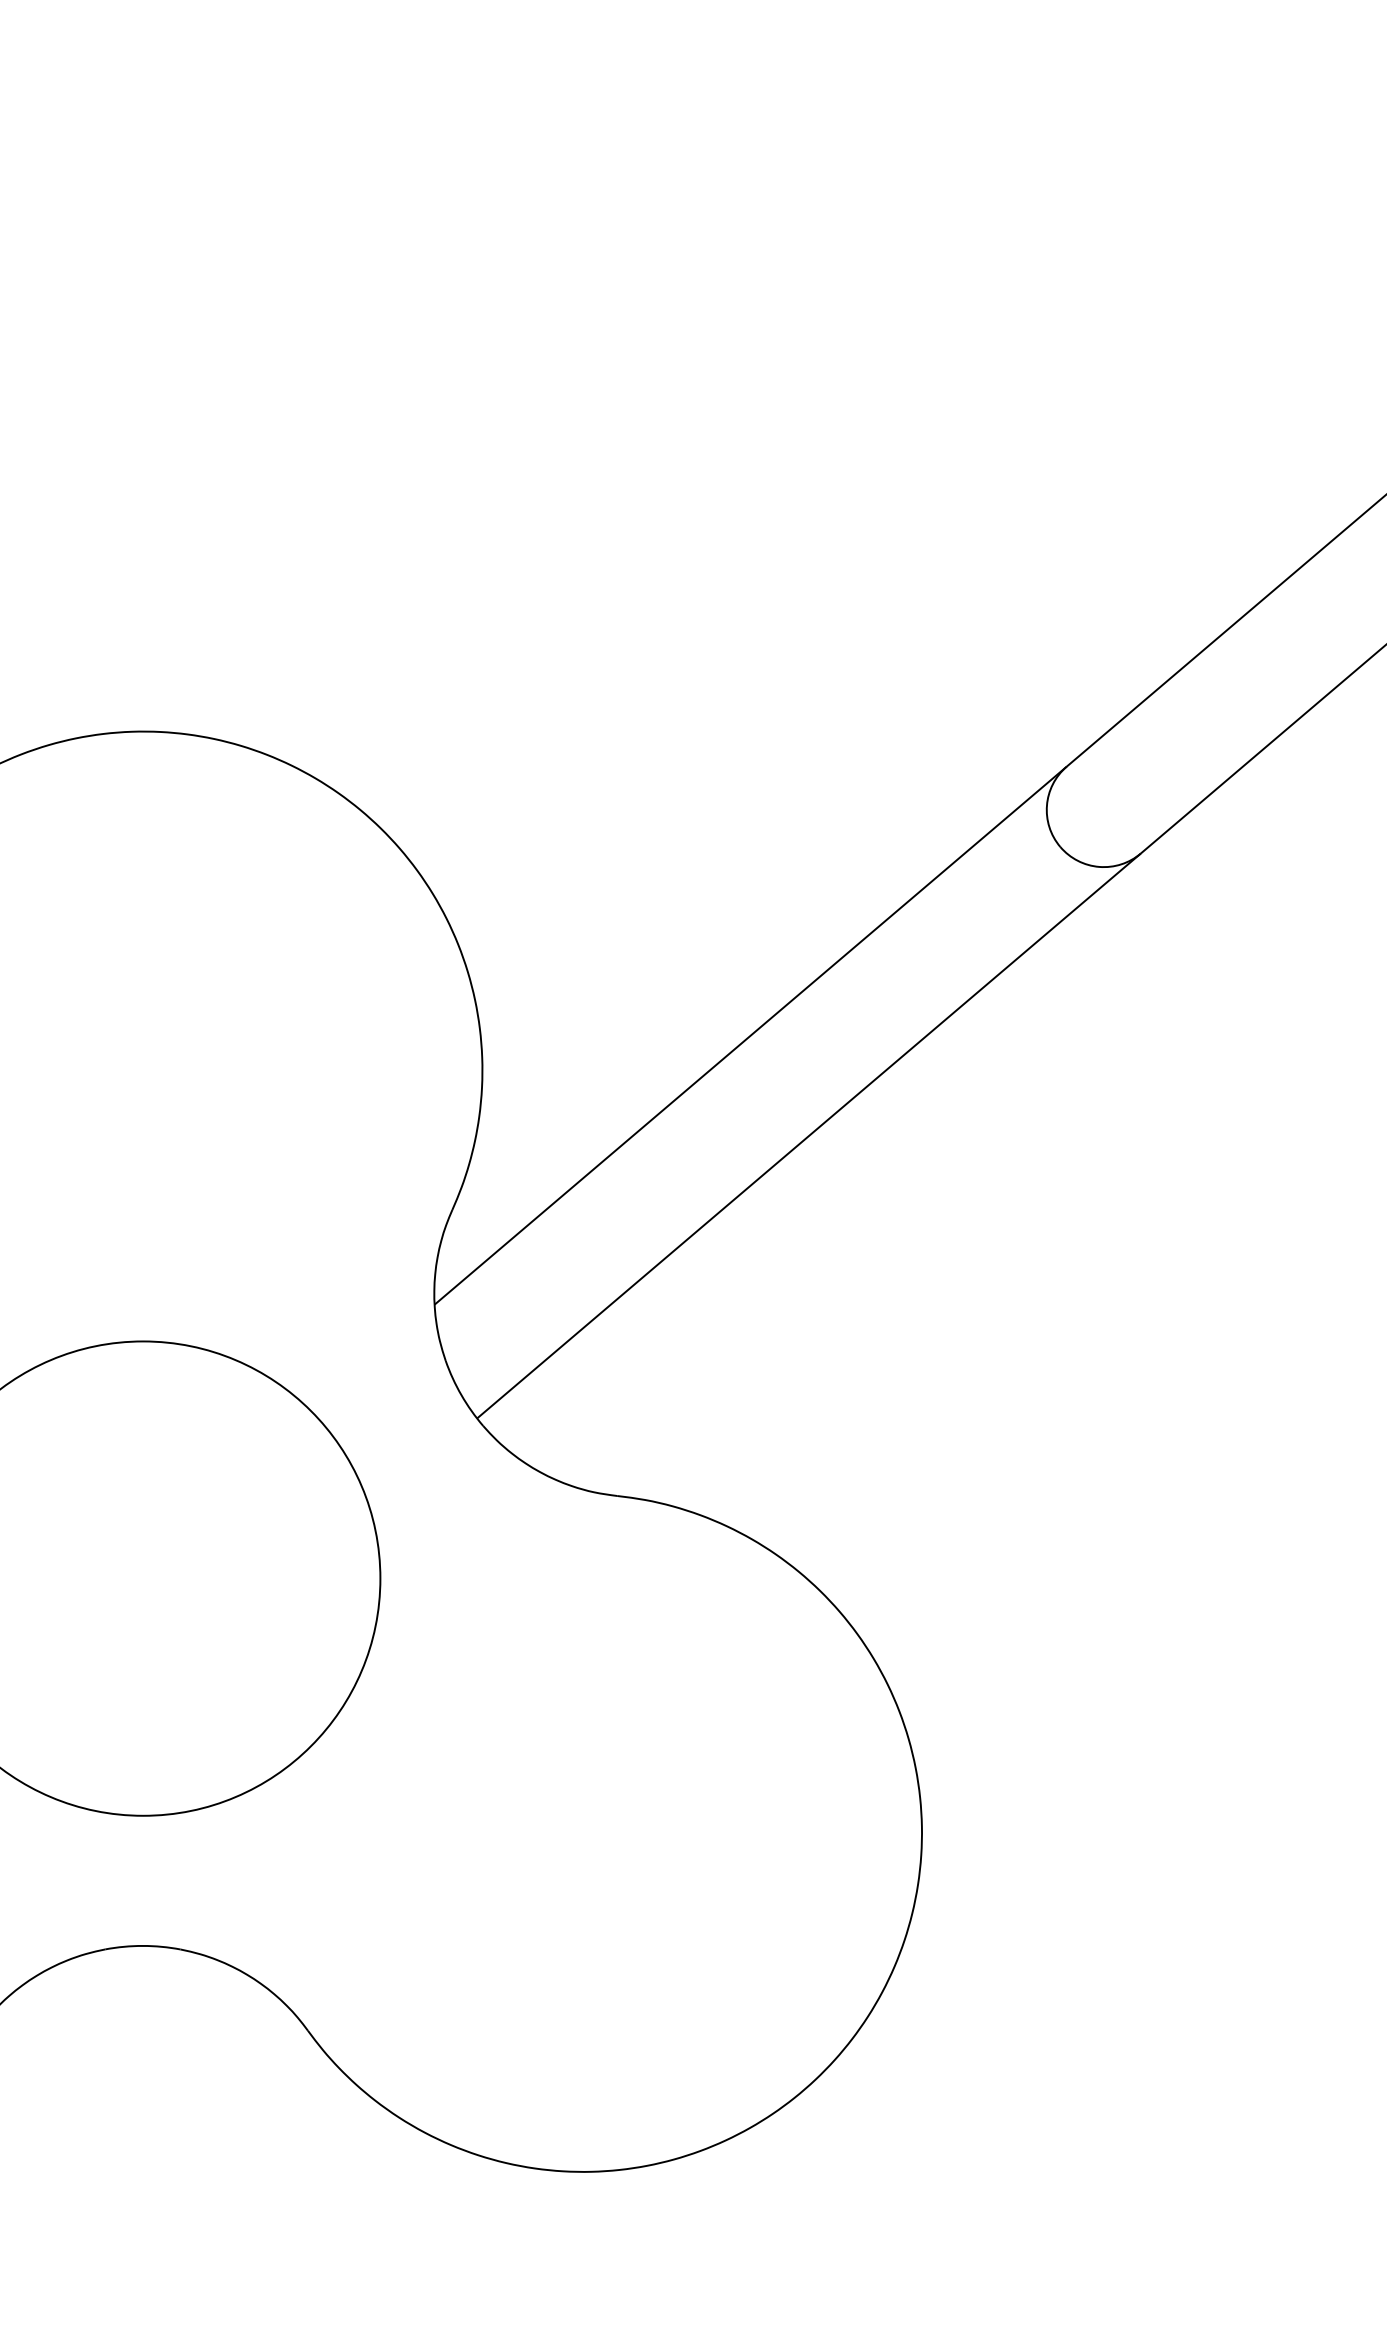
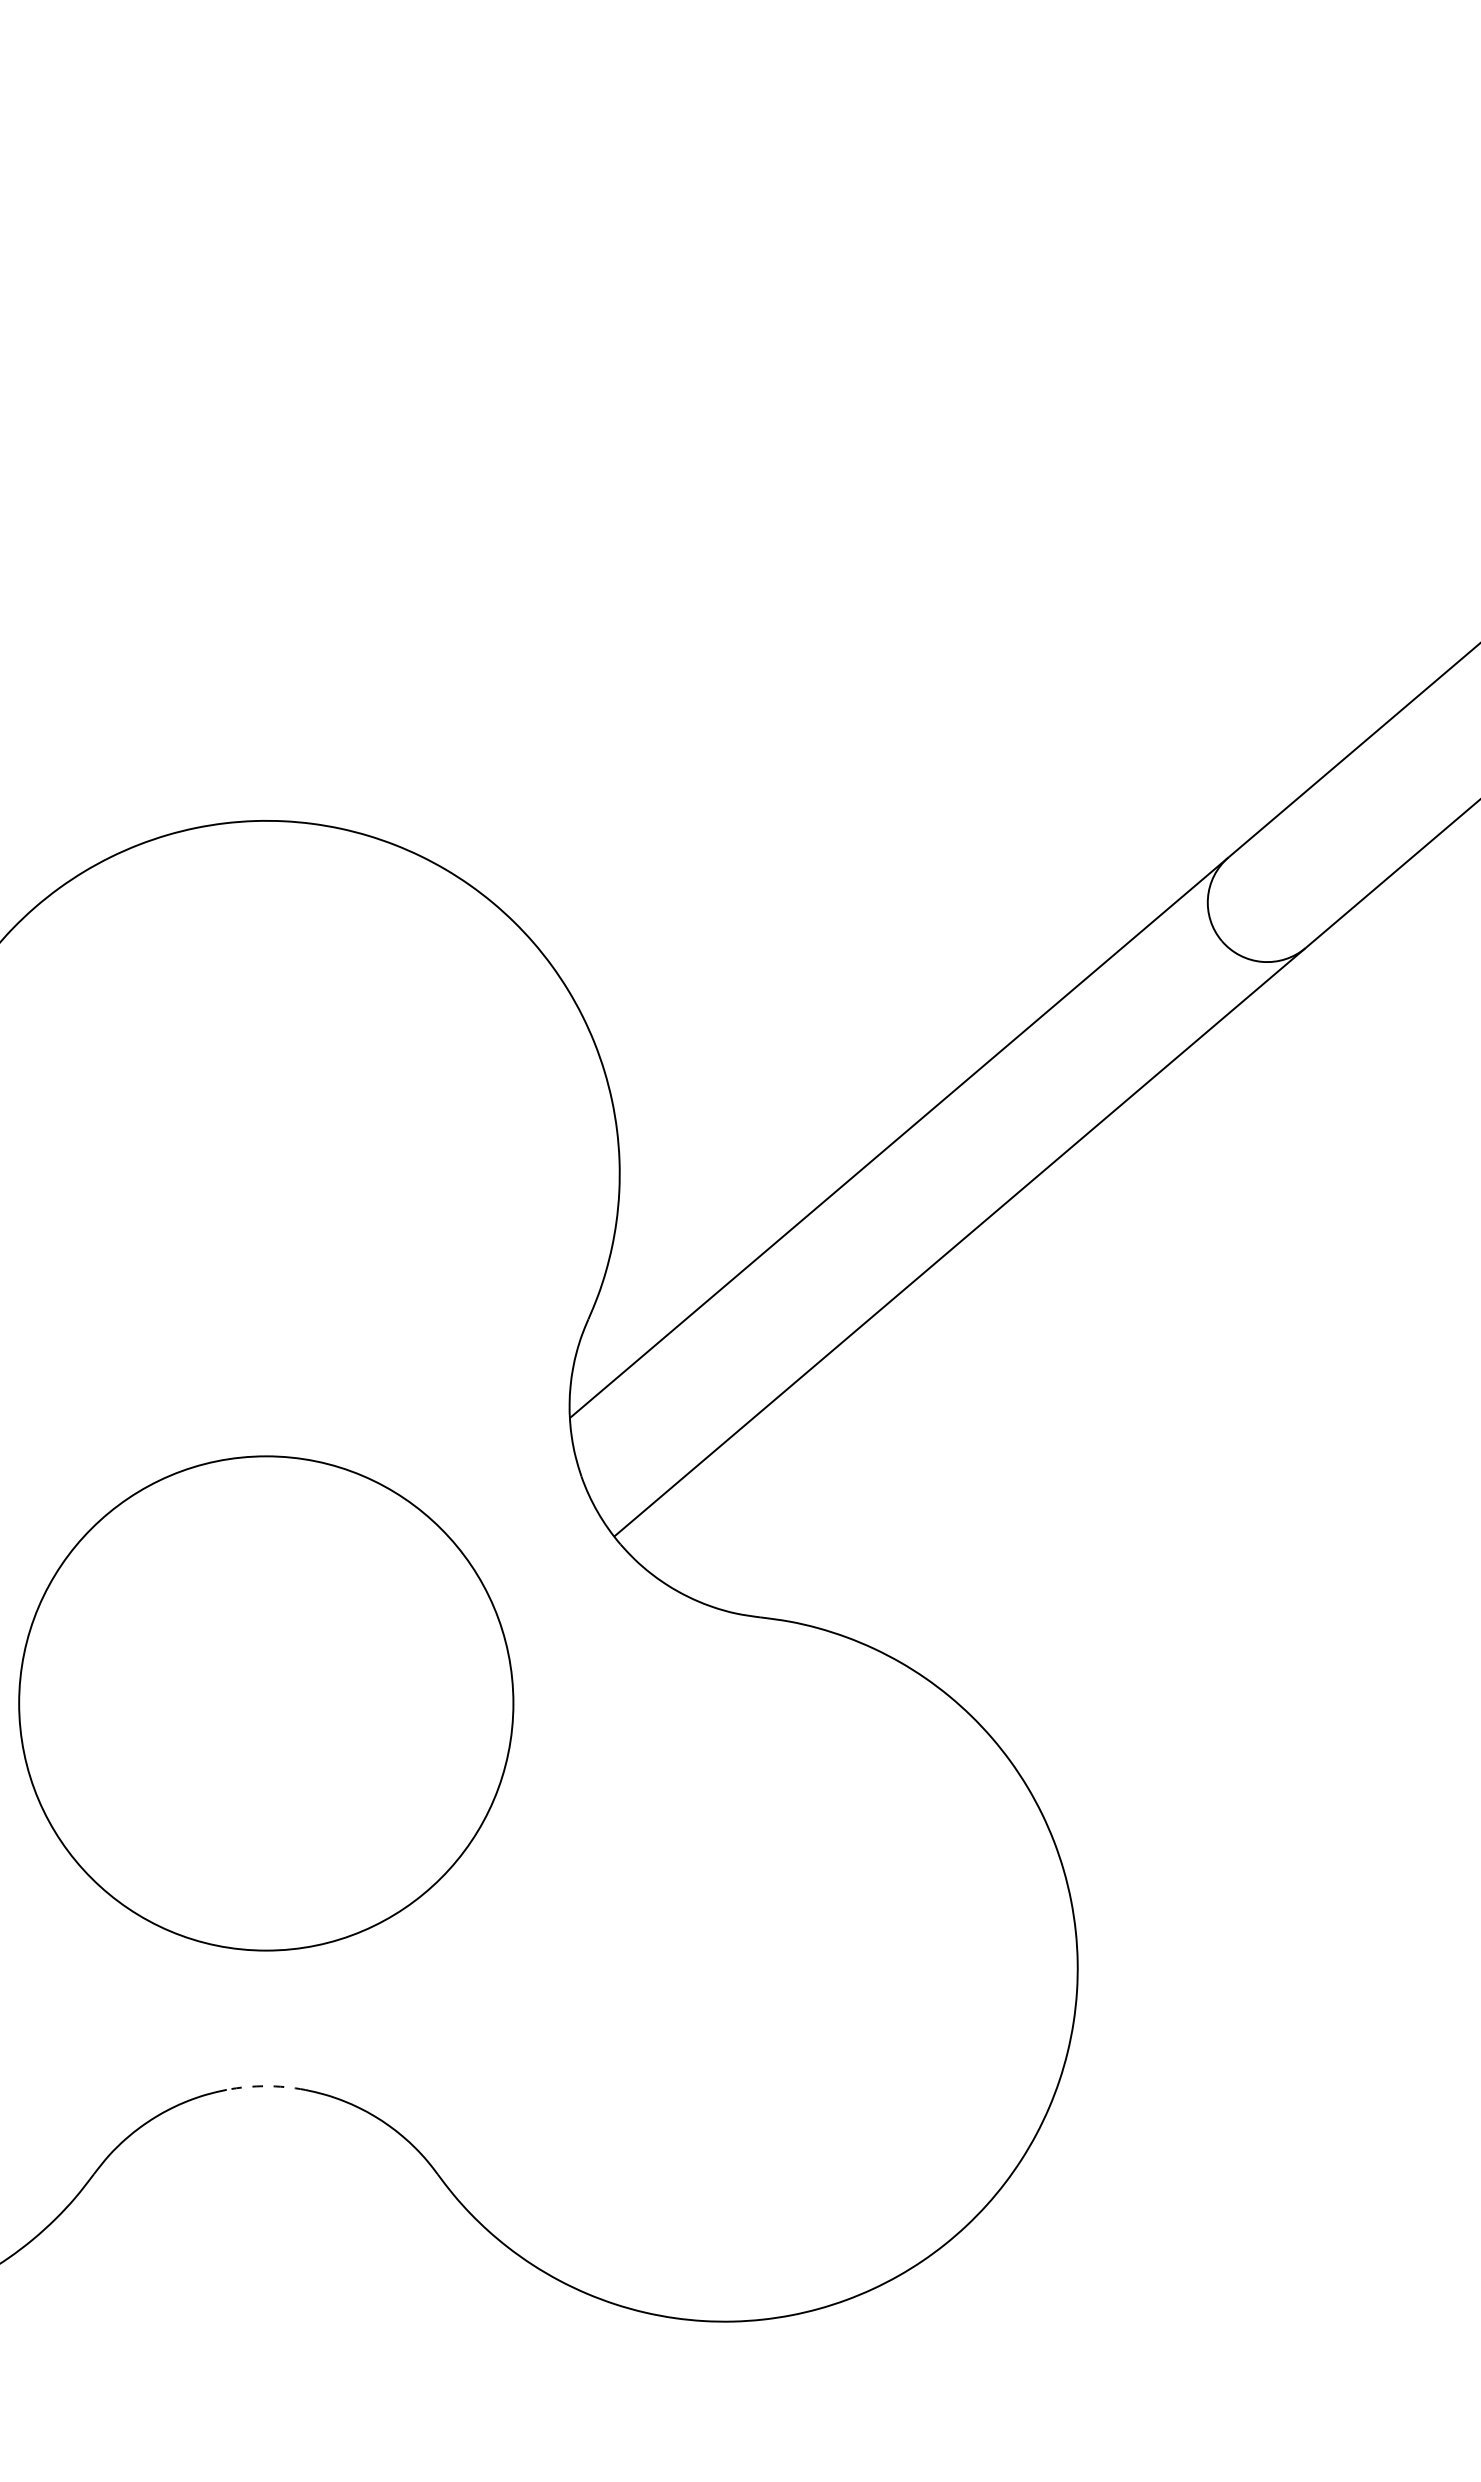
arc: (142, 1946) -> (265, 2086), solid -> dashed

